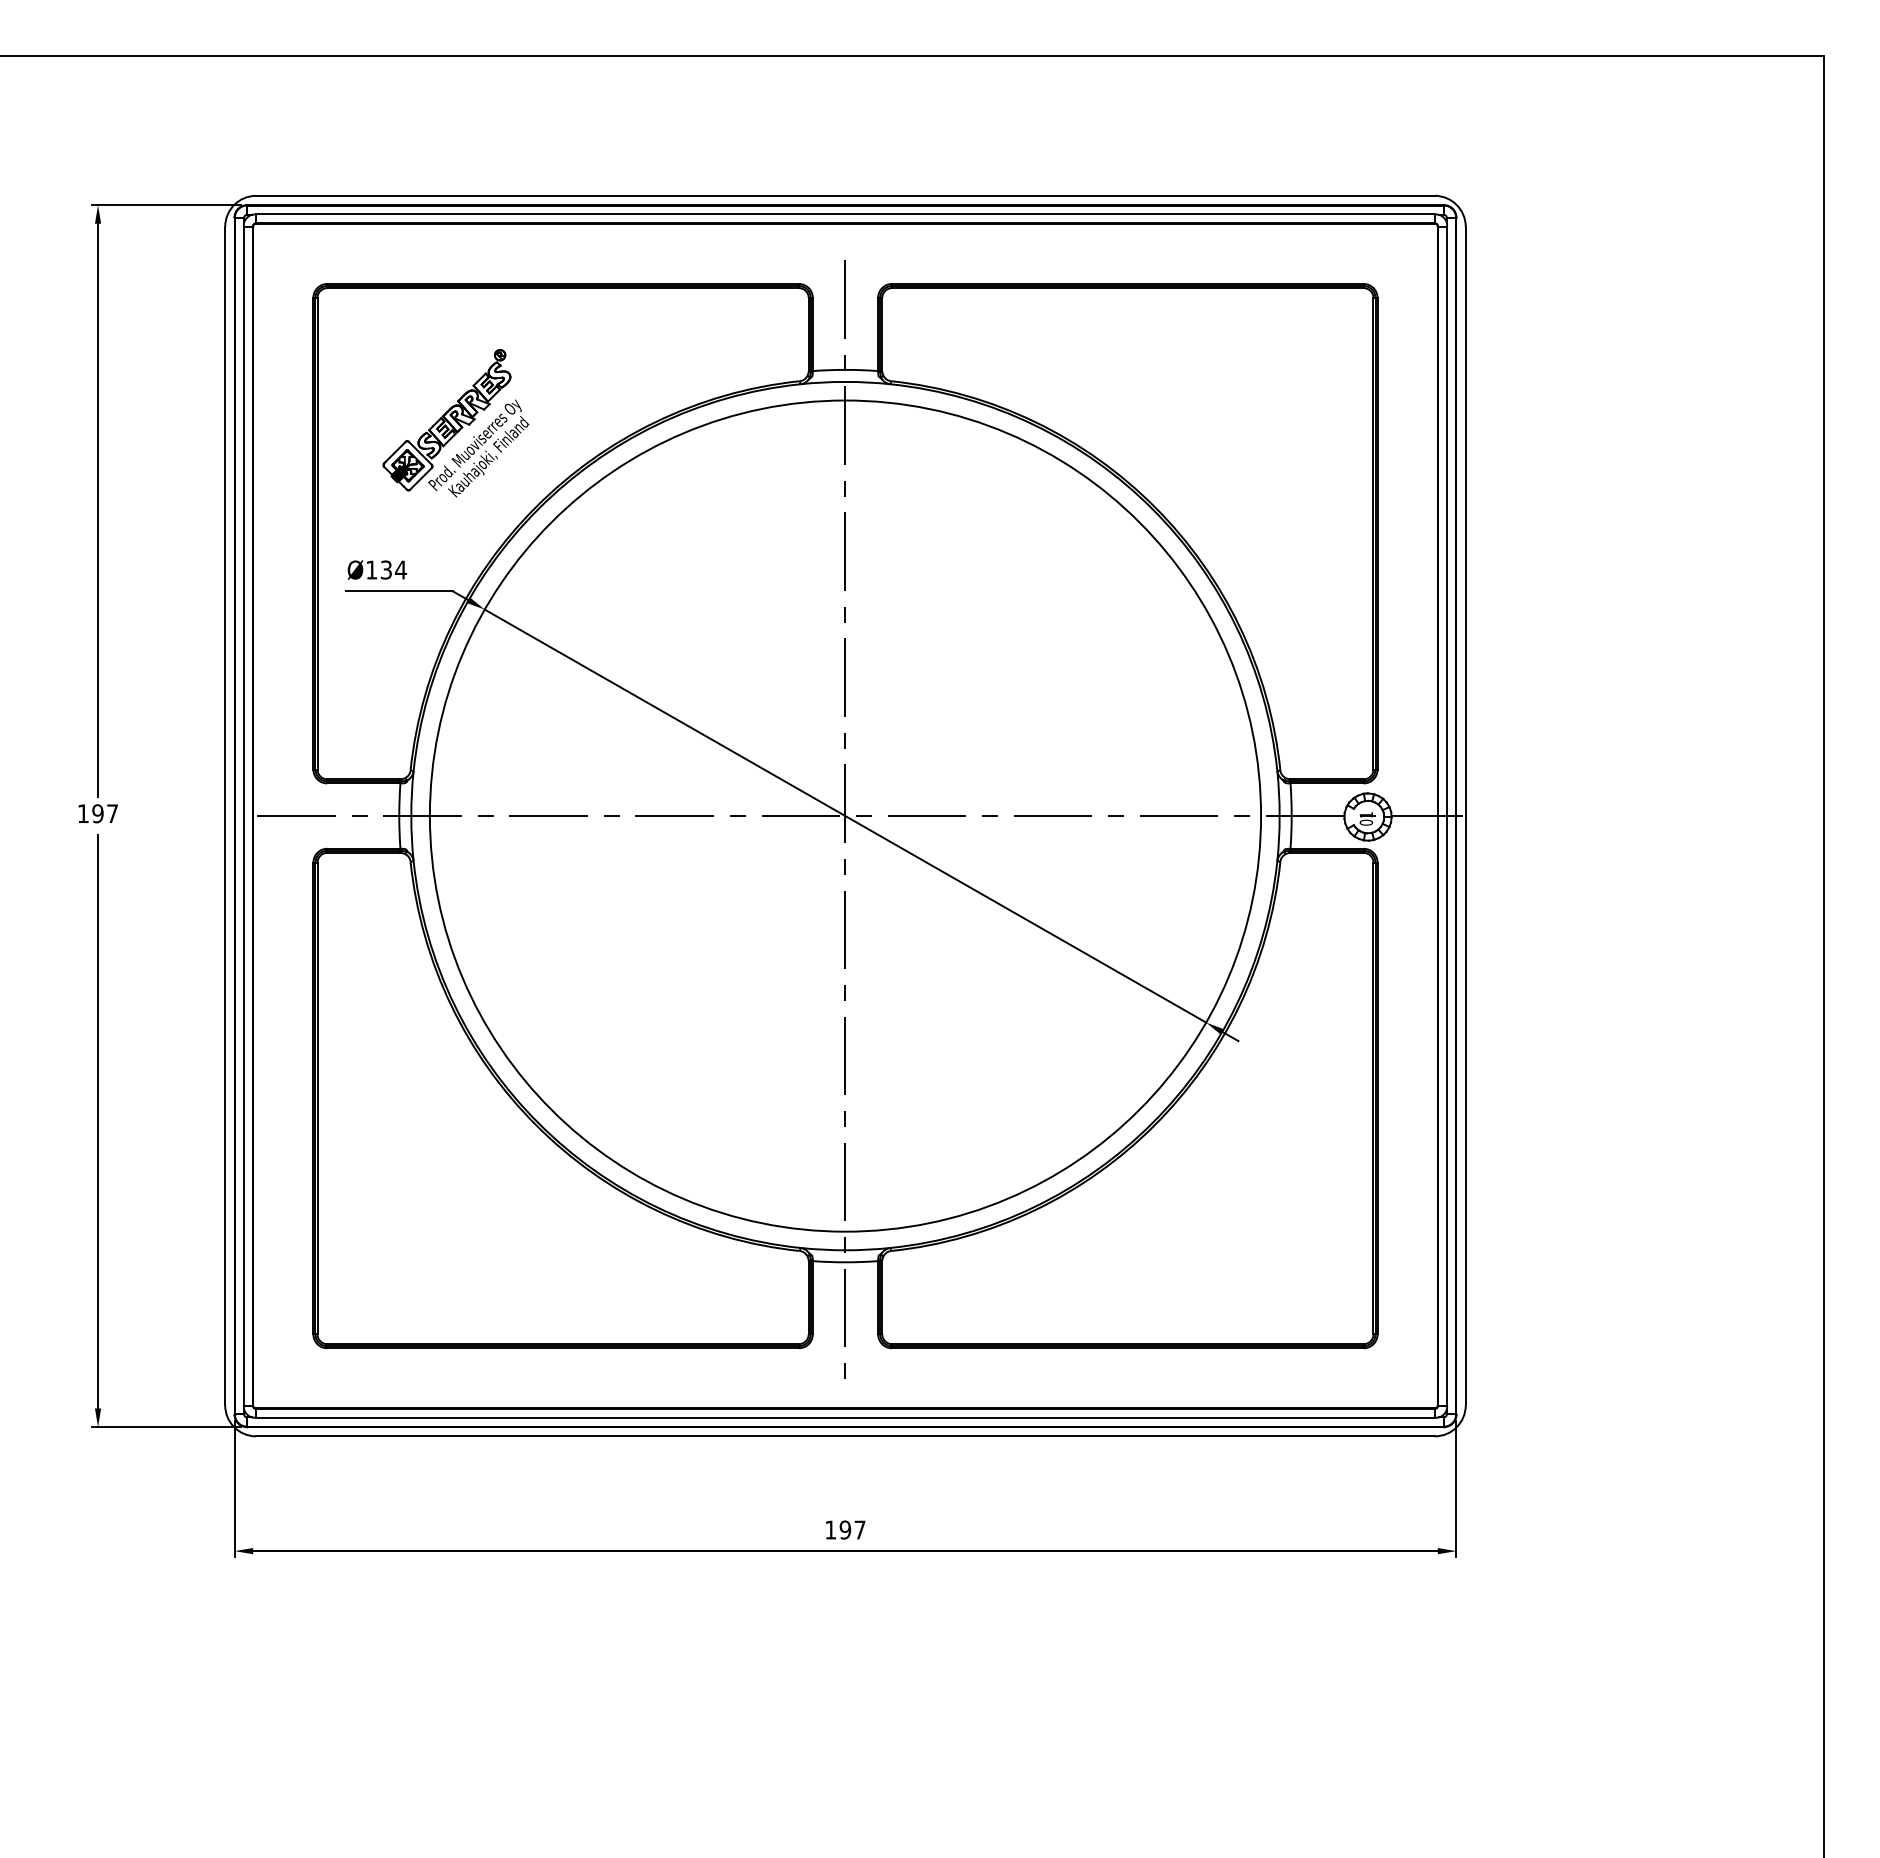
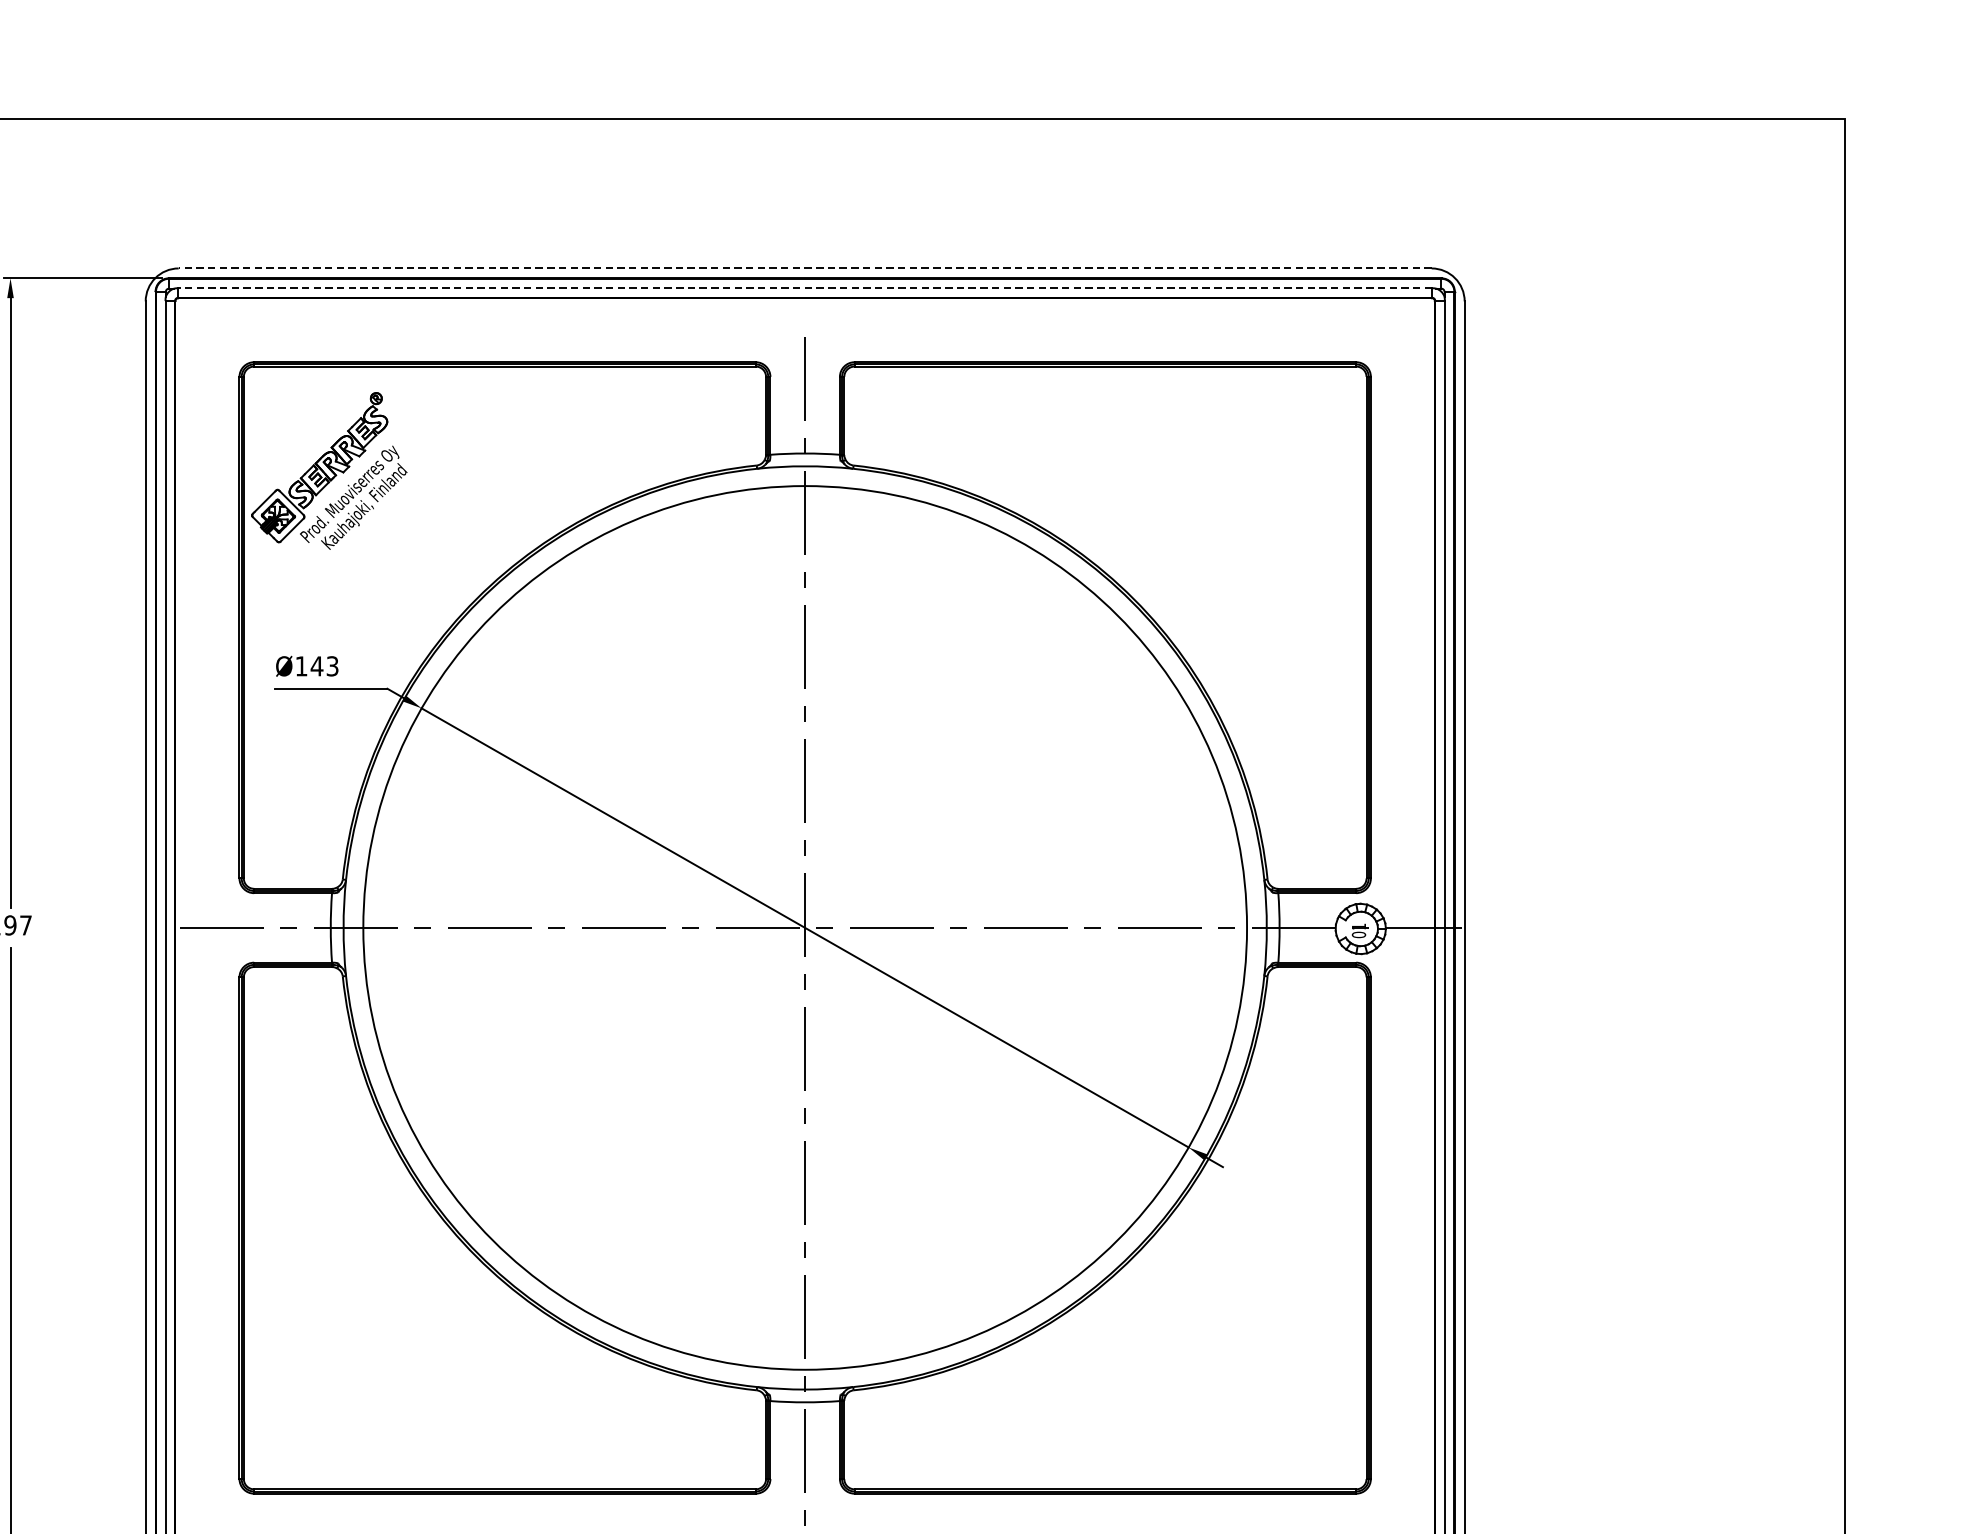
line: (844, 195) -> (804, 268), solid -> dashed
line: (845, 214) -> (805, 288), solid -> dashed
part: (455, 423) -> (328, 471), moved
text: (393, 569) -> (324, 665), Ø134 -> Ø143

